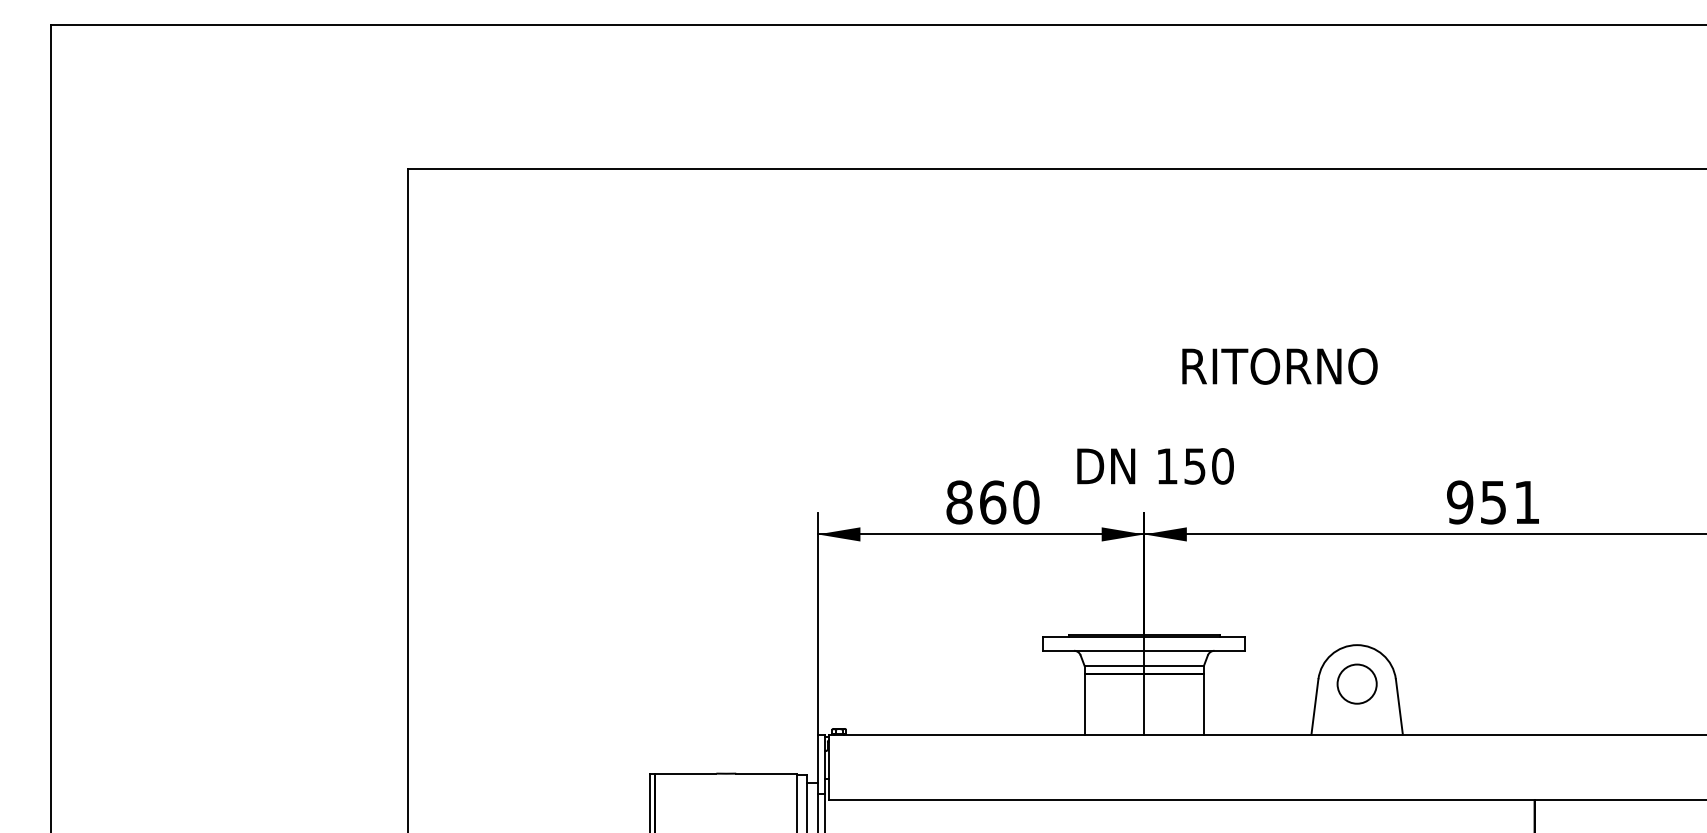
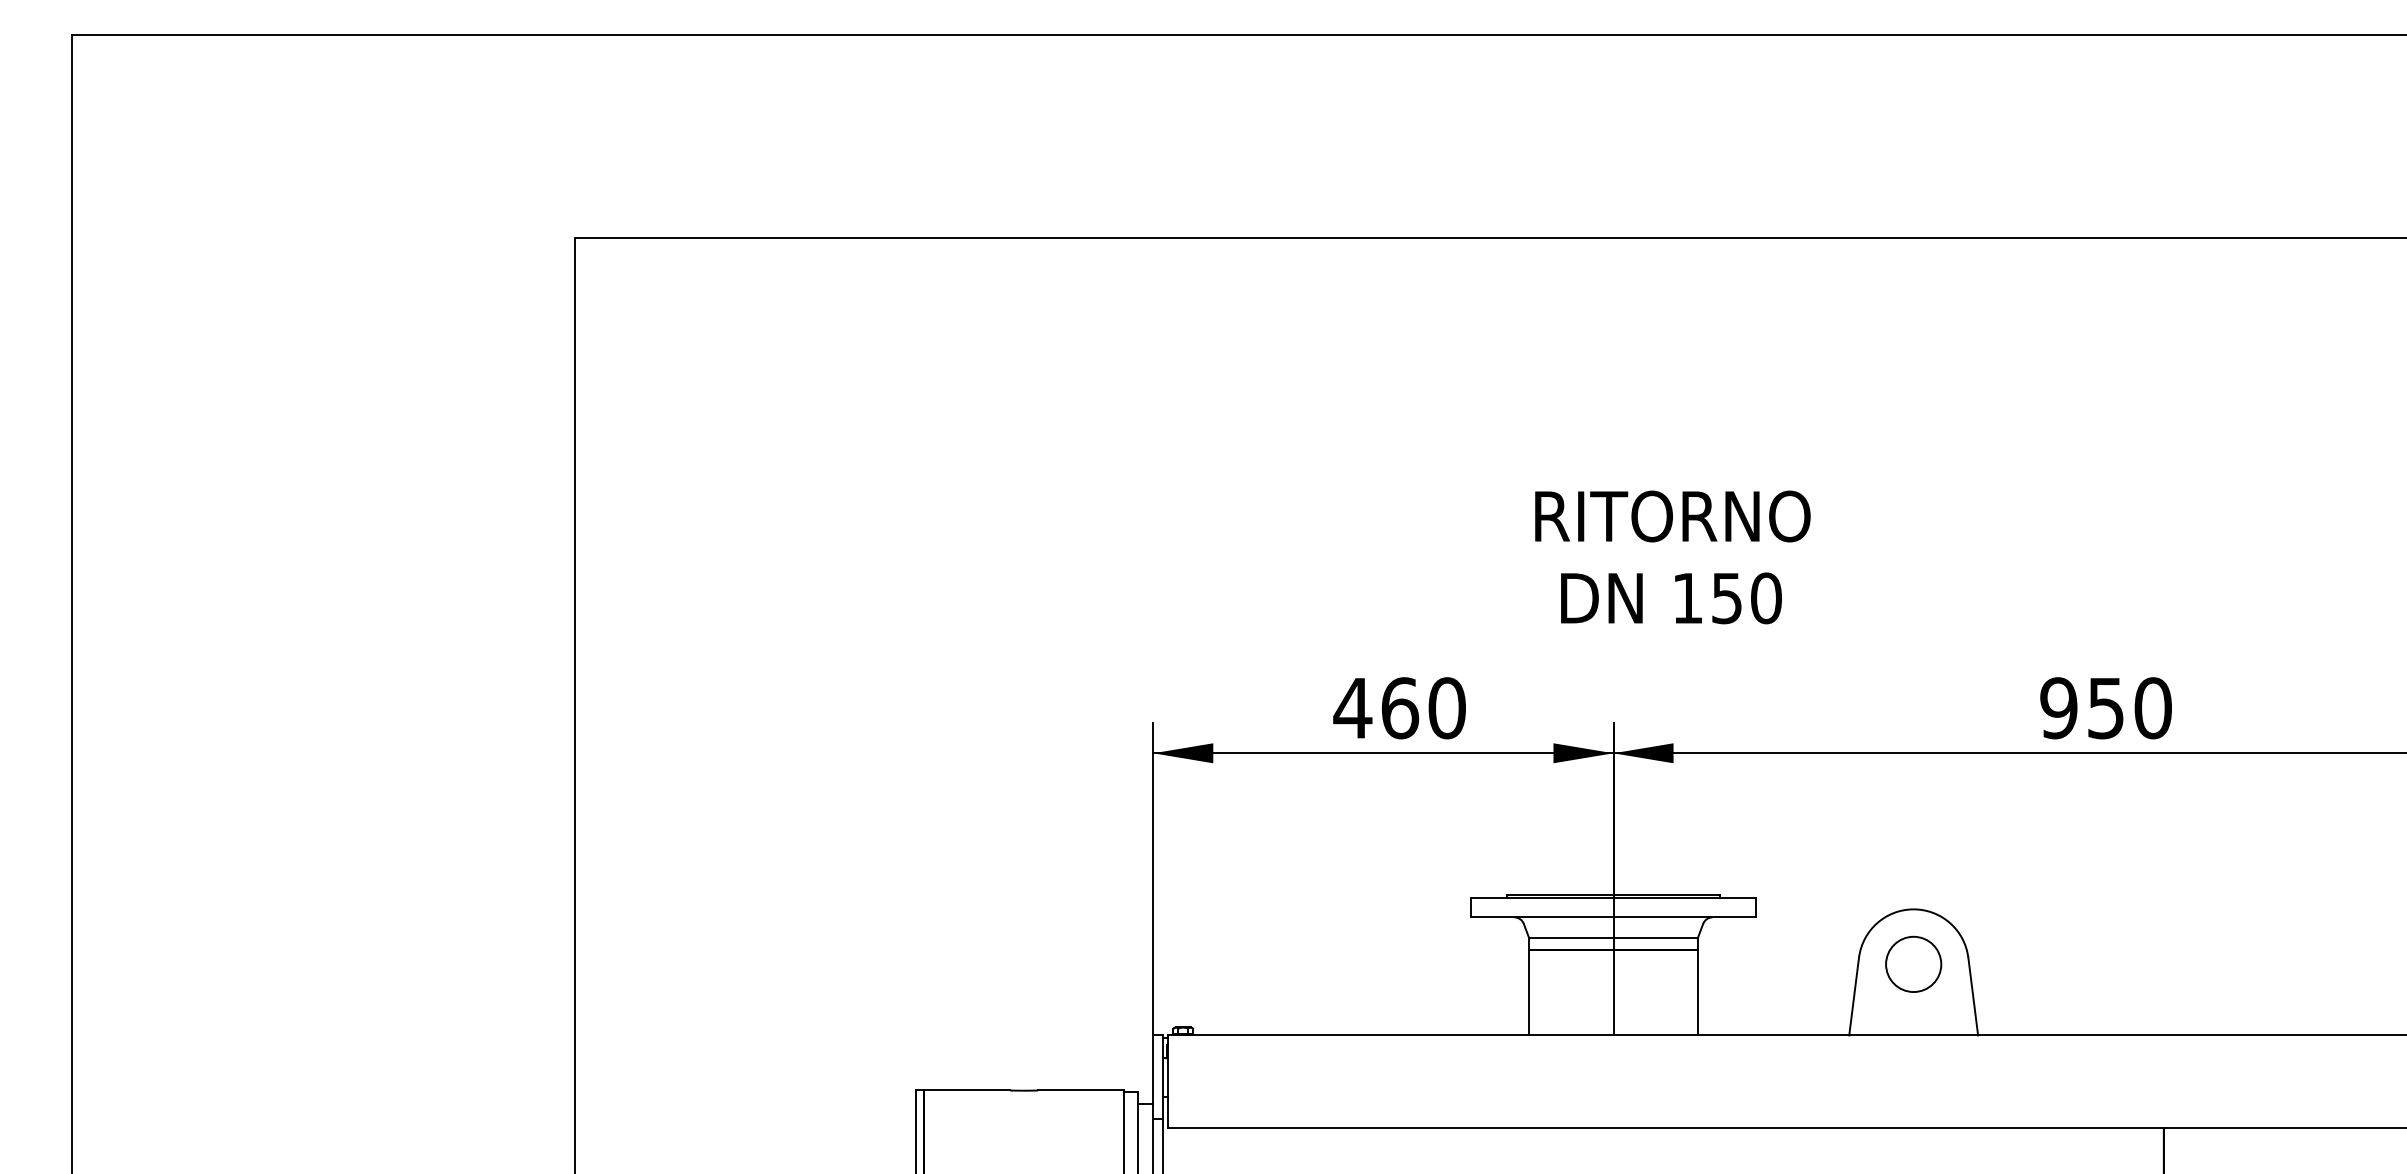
text: (1279, 366) -> (1672, 516), moved
text: (1155, 466) -> (1671, 598), moved
text: (959, 502) -> (1352, 708), 860 -> 460
text: (1526, 502) -> (2152, 708), 951 -> 950

